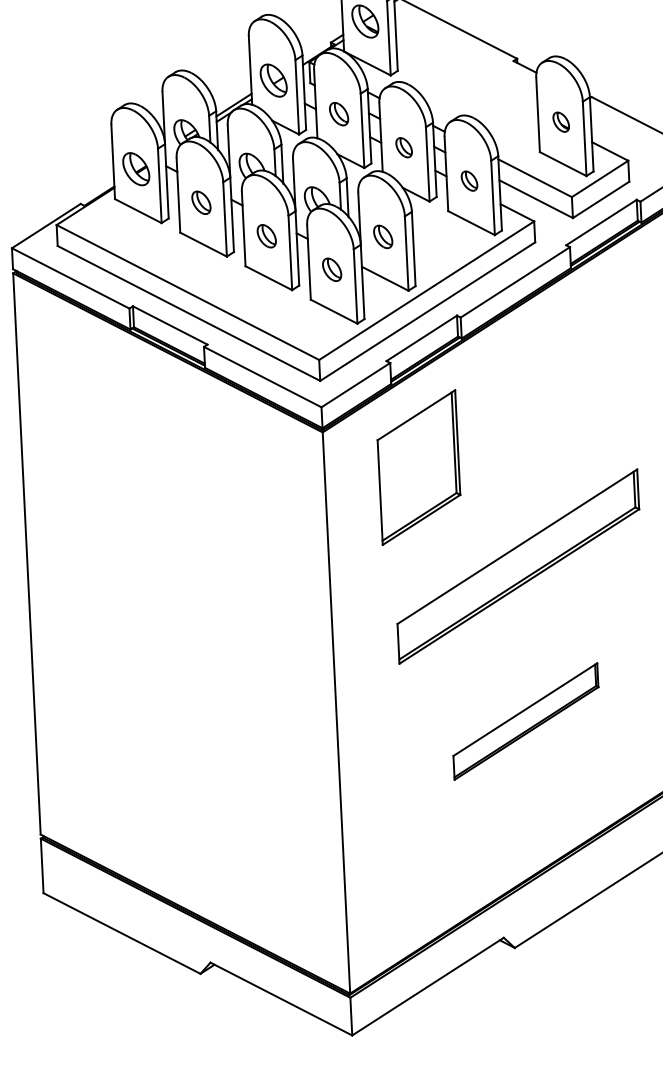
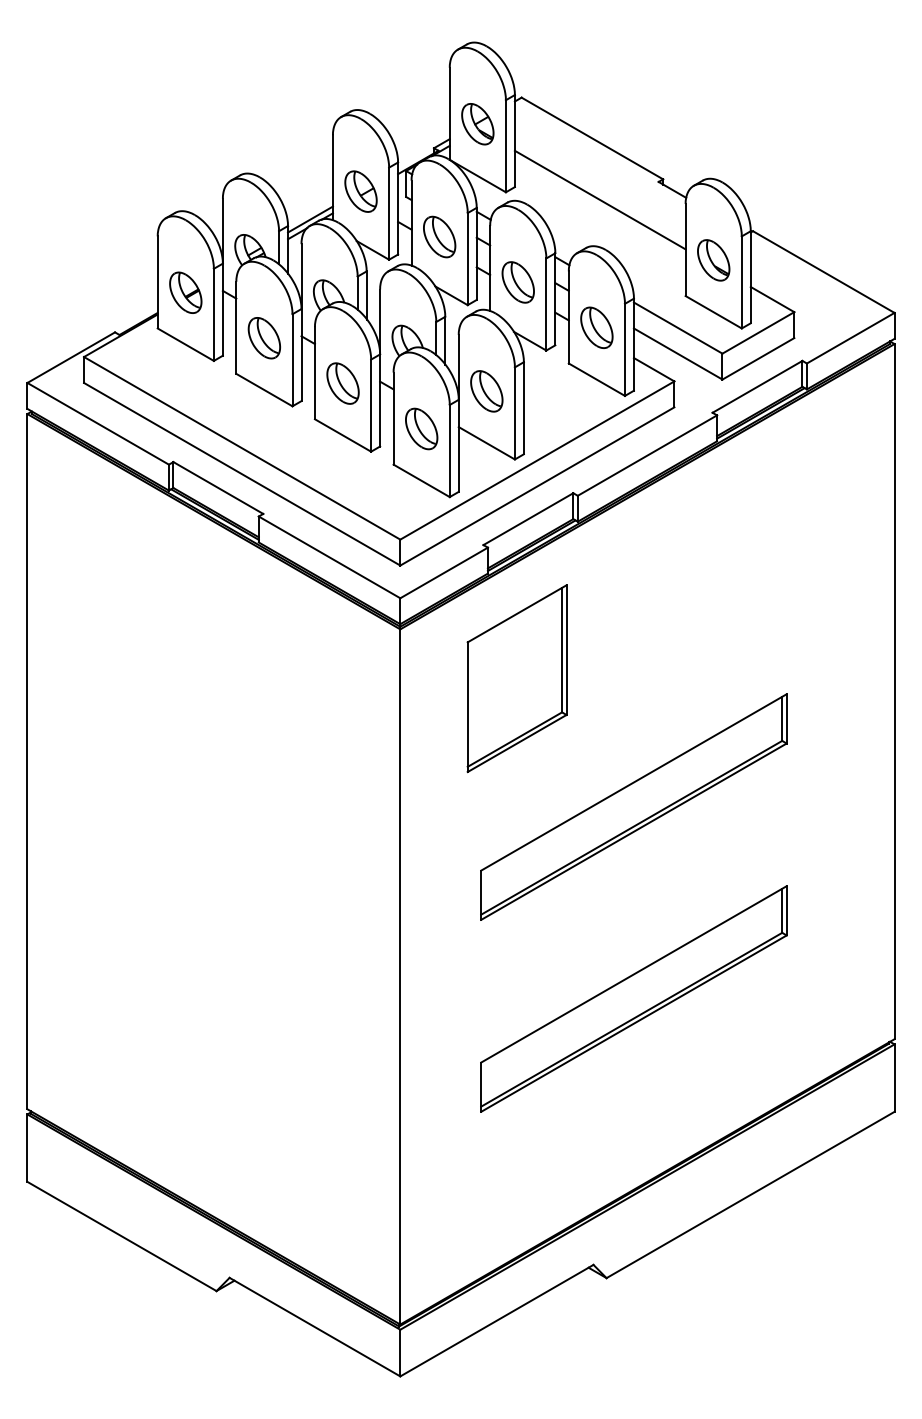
line: (466, 77) -> (599, 199), added
part: (338, 113) -> (439, 236), size x1.43
part: (560, 122) -> (713, 260), size x1.67
part: (403, 147) -> (517, 282), size x1.67
part: (469, 180) -> (596, 327), size x1.67
part: (200, 203) -> (263, 338), size x1.43
part: (266, 236) -> (342, 383), size x1.43
part: (382, 237) -> (486, 391), size x1.43
part: (331, 269) -> (421, 428), size x1.43
part: (525, 721) -> (633, 998), size x1.67

